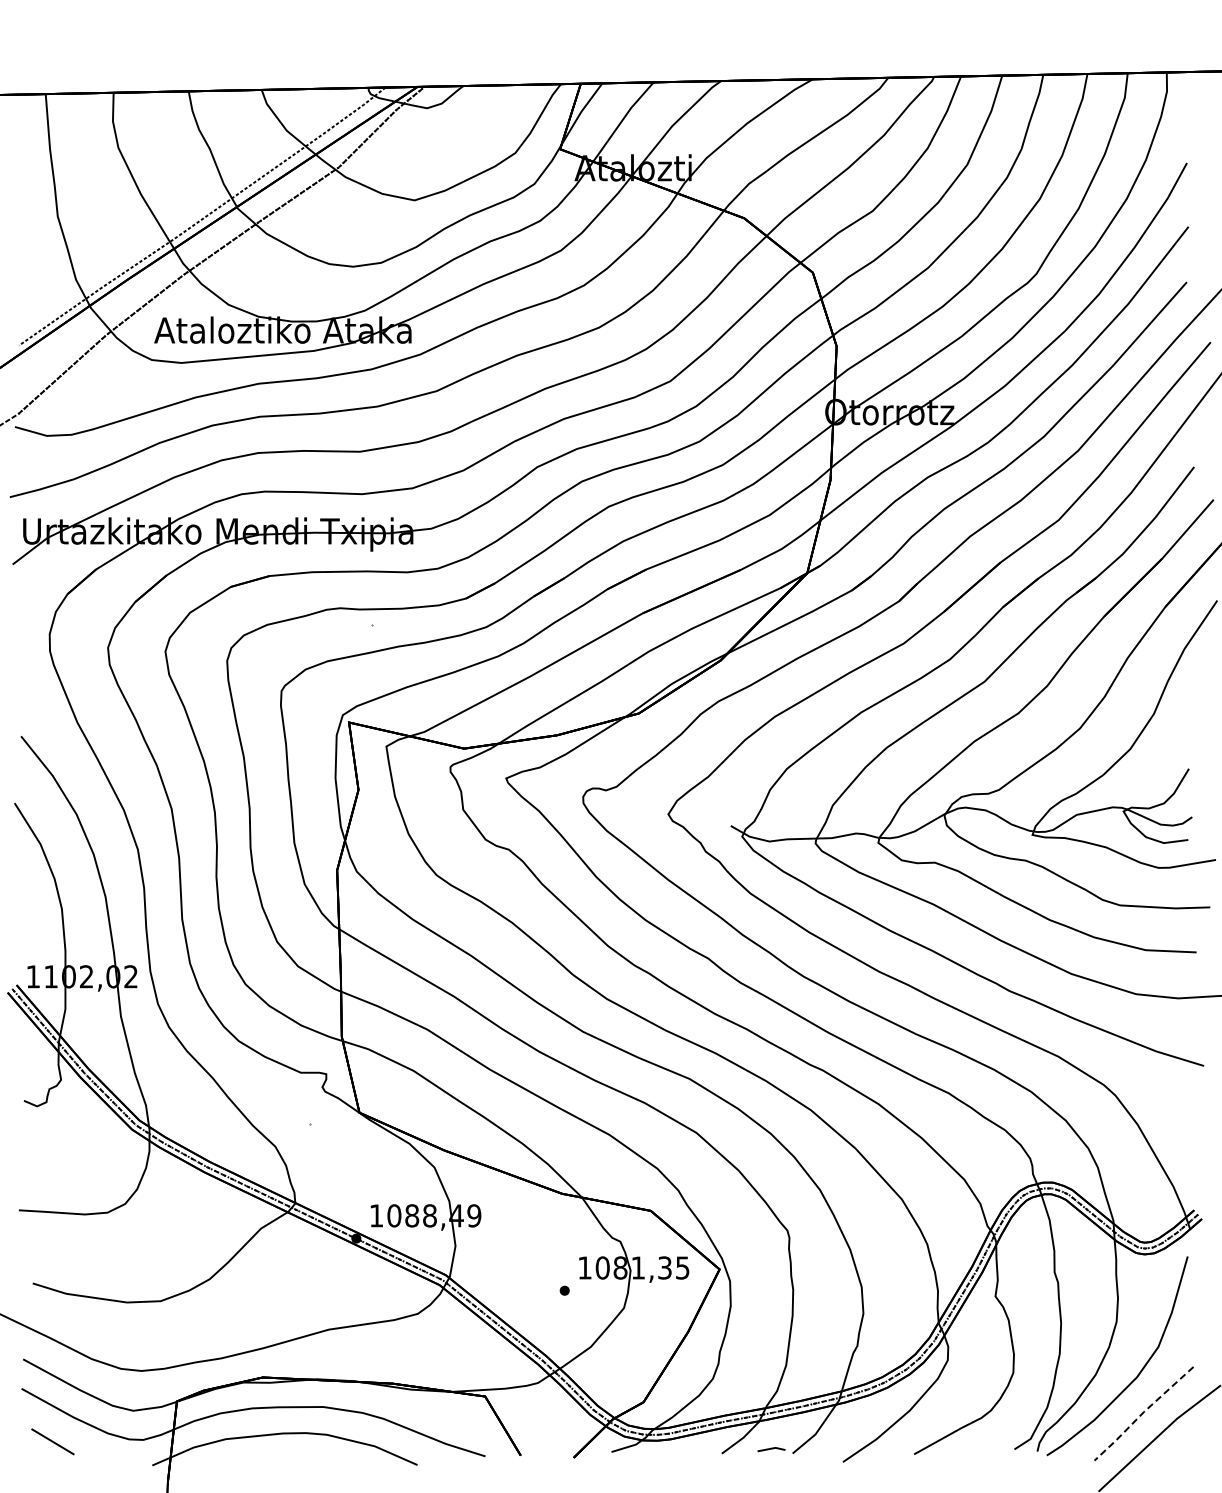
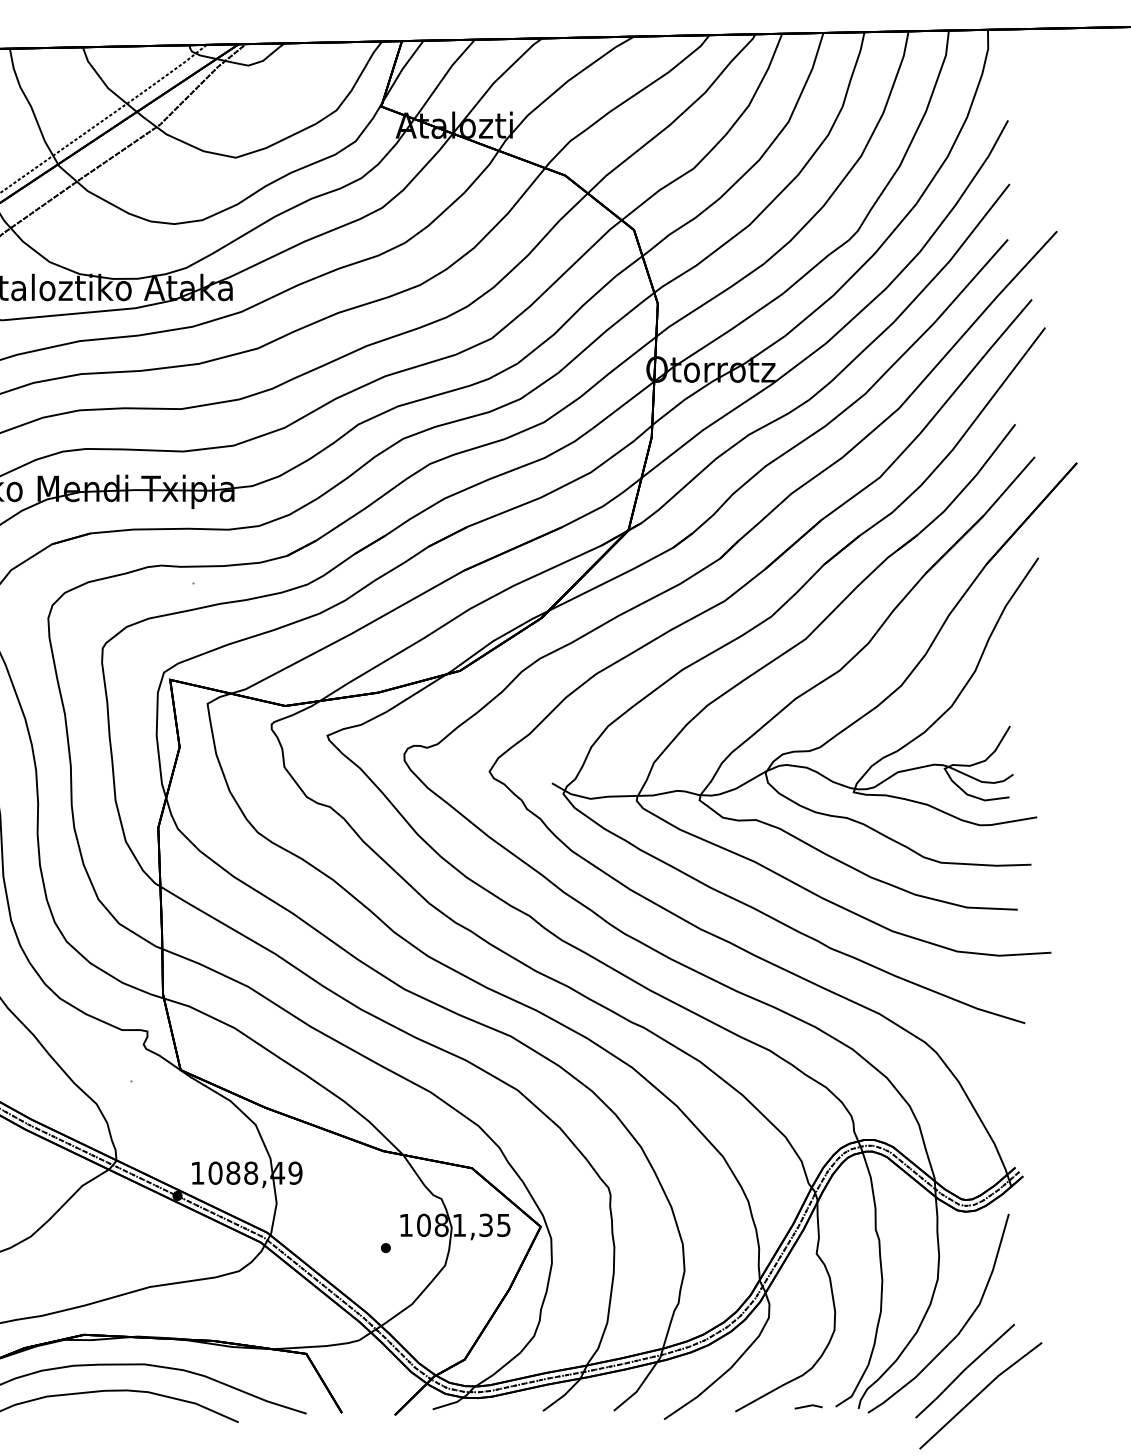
line: (1143, 1412) -> (964, 1369), dashed -> solid
line: (771, 1449) -> (808, 1406), moved

